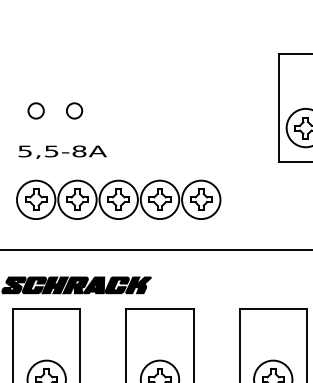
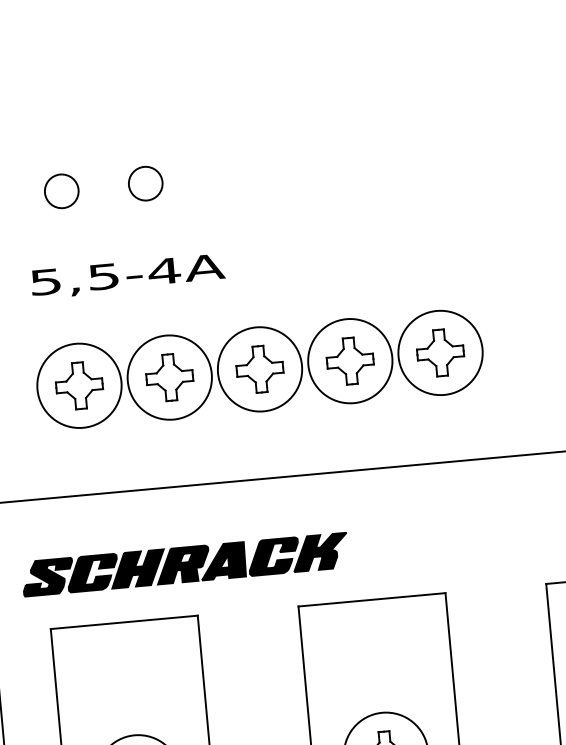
text: (79, 151) -> (164, 271), 5,5-8A -> 5,5-4A

